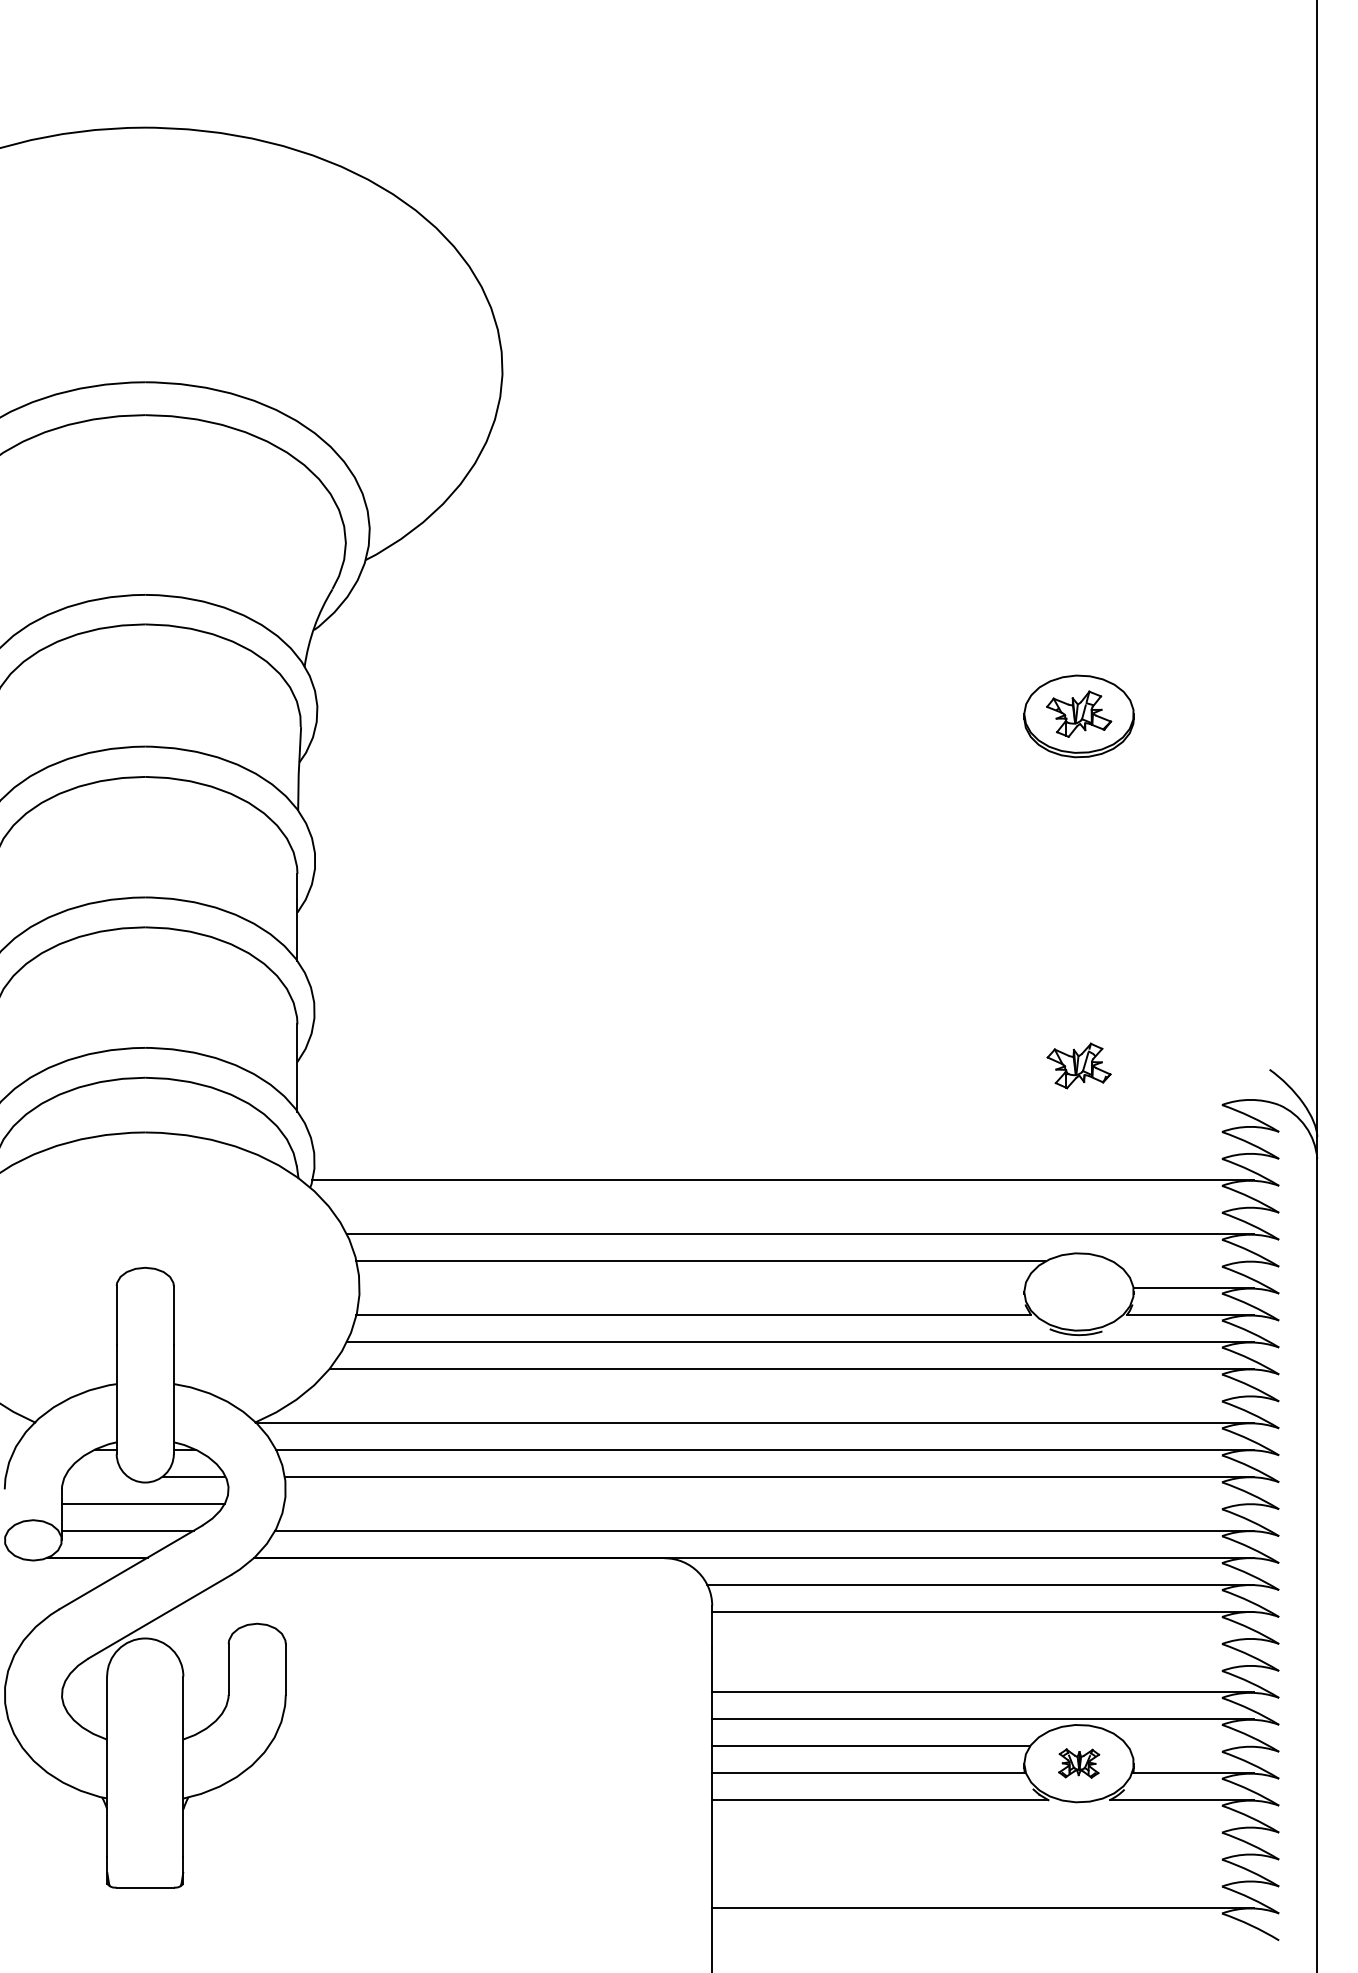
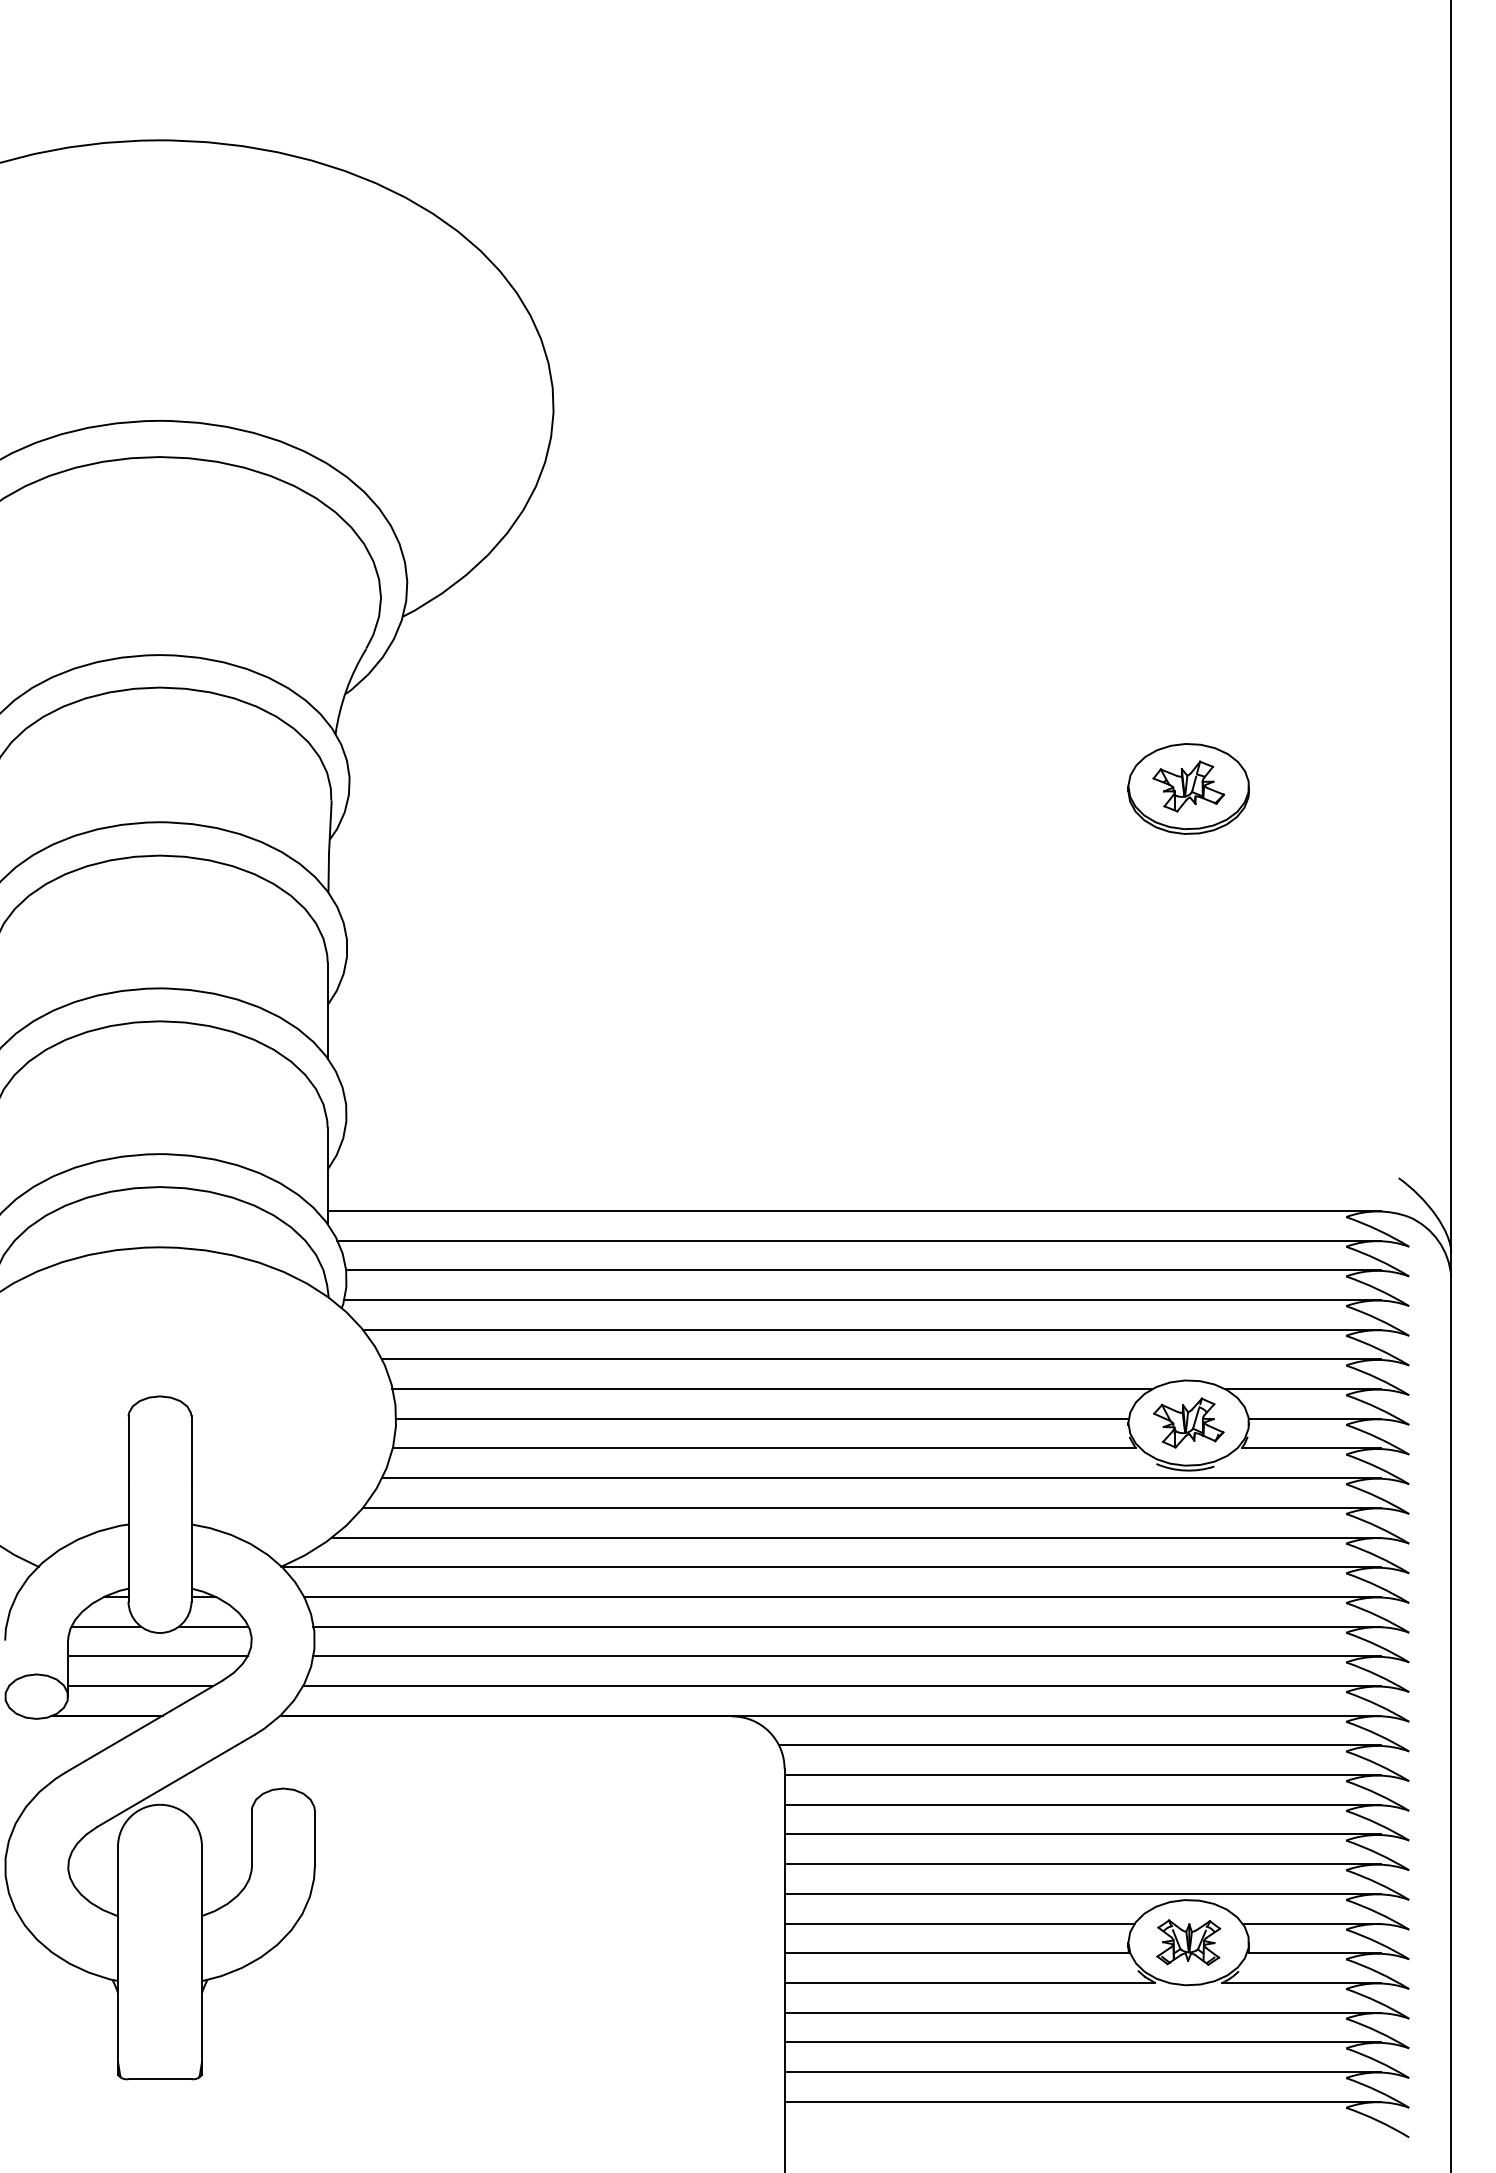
part: (1078, 1065) -> (1188, 1422), moved
line: (774, 1099) -> (853, 1210), added
line: (779, 1126) -> (858, 1240), added
line: (783, 1153) -> (863, 1270), added
line: (791, 1207) -> (871, 1329), added
line: (1182, 1261) -> (1302, 1389), added
line: (691, 1287) -> (761, 1418), added
line: (776, 1395) -> (855, 1537), added
line: (96, 1476) -> (106, 1626), added
line: (768, 1503) -> (846, 1656), added
line: (982, 1638) -> (1082, 1804), added
line: (982, 1665) -> (1082, 1834), added
line: (1190, 1746) -> (1311, 1923), added
part: (1078, 1763) -> (1188, 1942), size x1.43
line: (982, 1827) -> (1082, 2012), added
line: (982, 1854) -> (1082, 2042), added
line: (982, 1880) -> (1082, 2071), added

